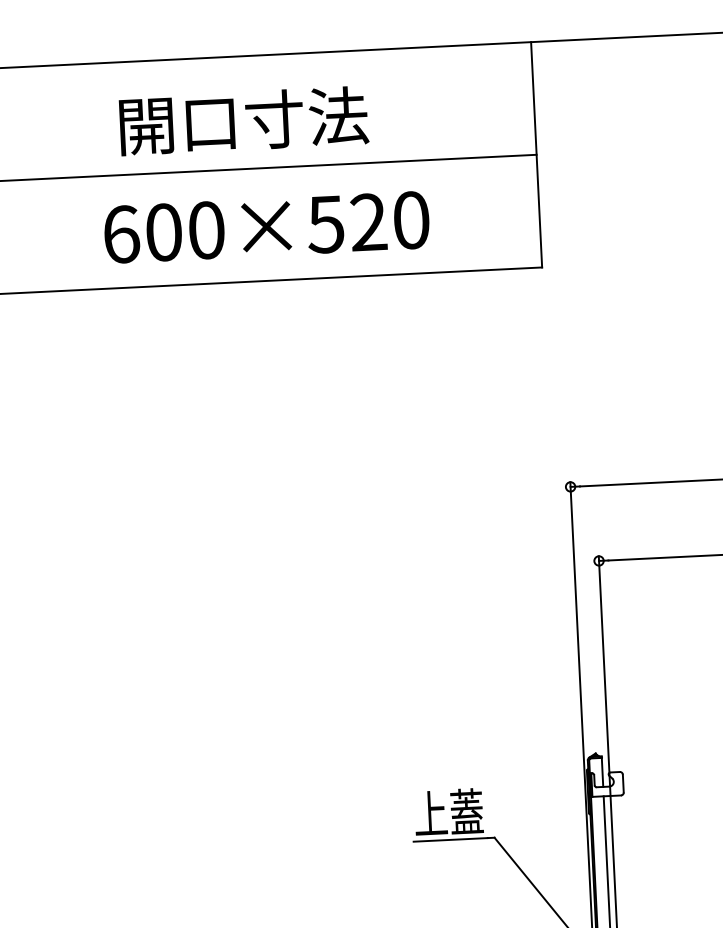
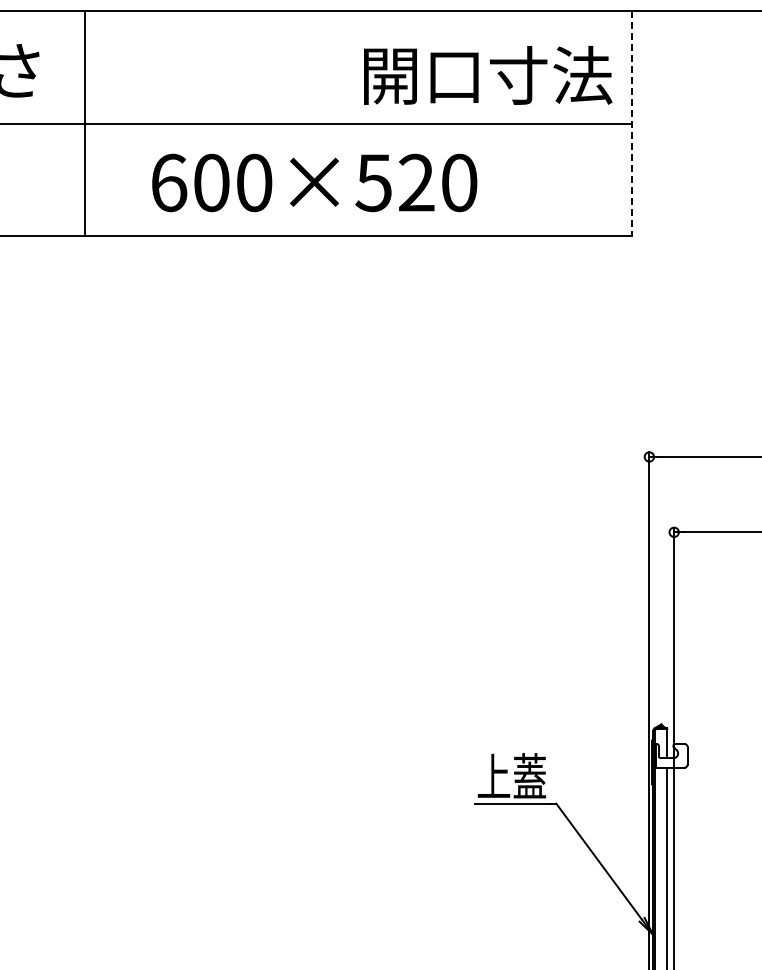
text: (244, 120) -> (488, 75), moved
line: (536, 154) -> (631, 123), solid -> dashed
text: (266, 226) -> (314, 182), moved

